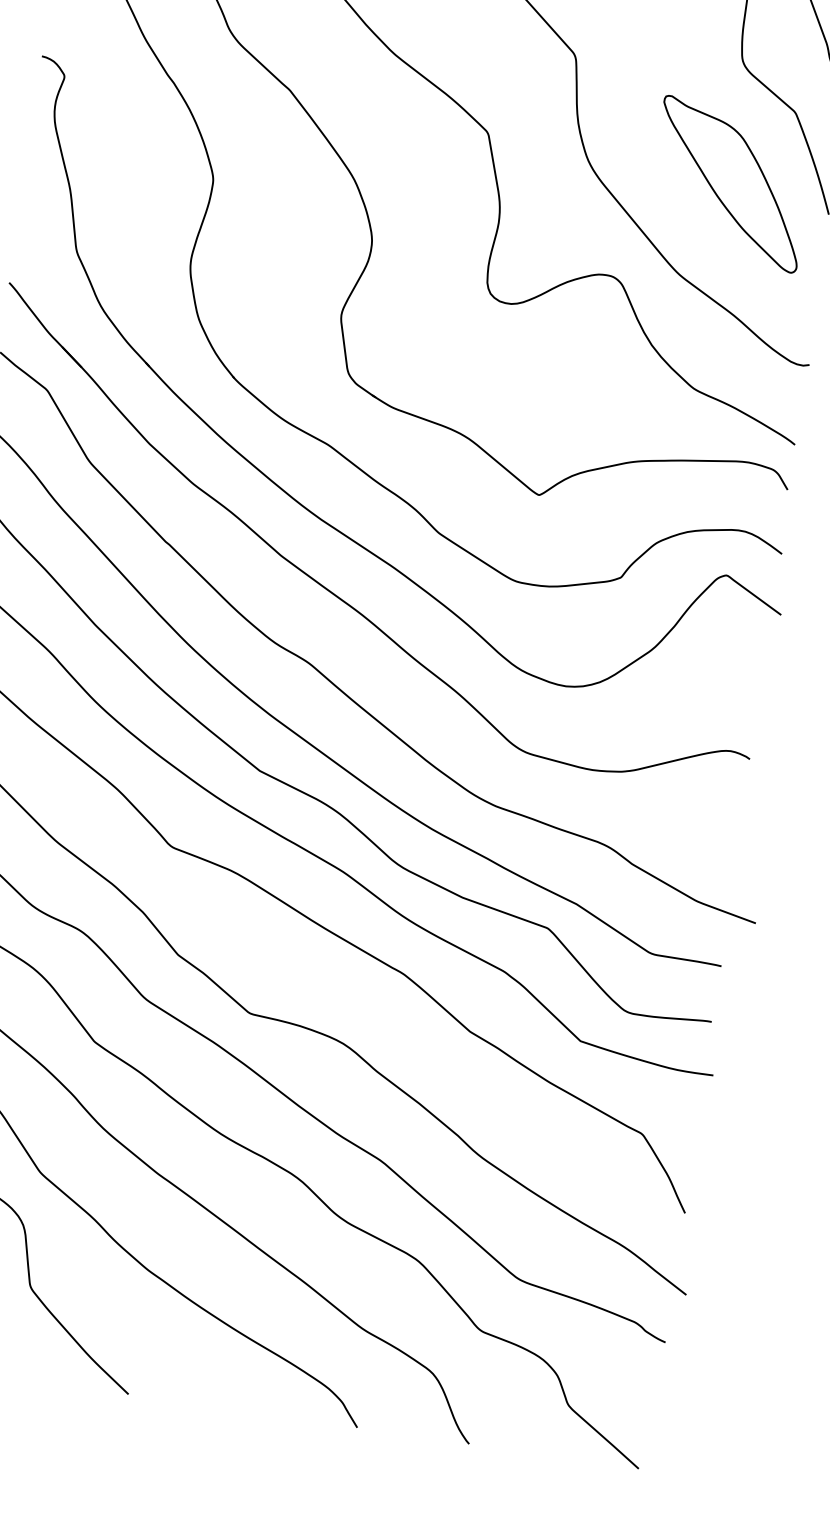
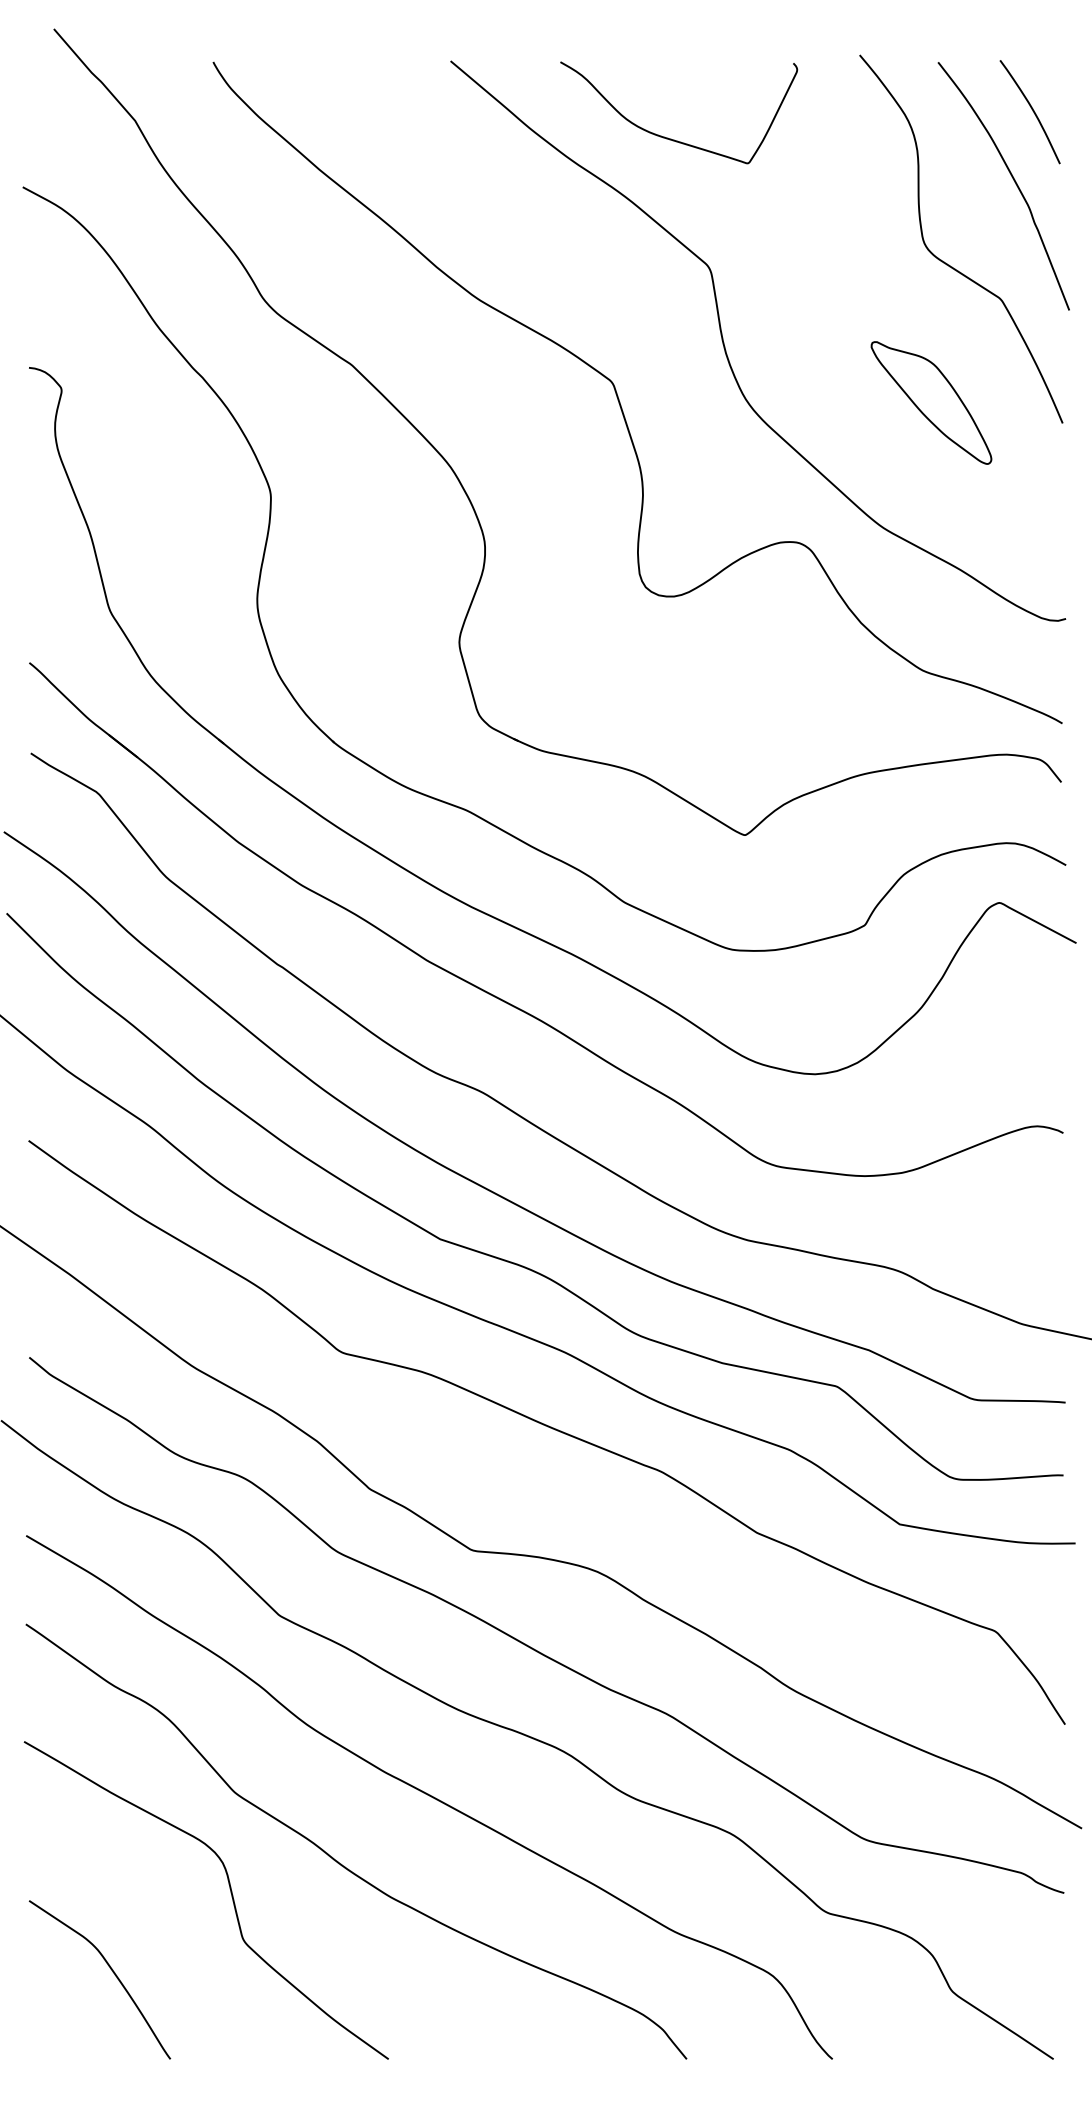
part: (730, 183) -> (931, 402), size x0.6

